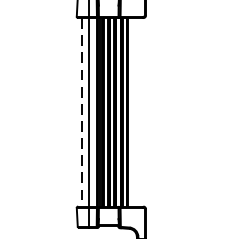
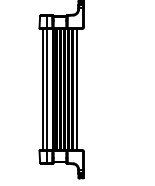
line: (81, 112) -> (42, 89), dashed -> solid
line: (136, 112) -> (77, 89), added

